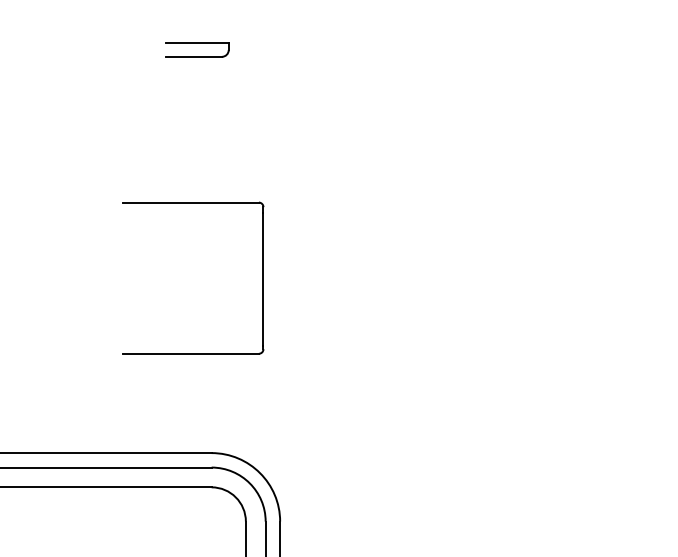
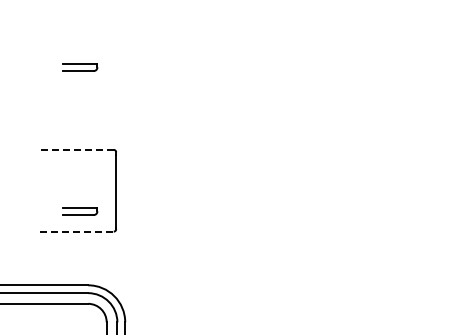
line: (190, 201) -> (76, 149), solid -> dashed
part: (197, 316) -> (80, 211), added
line: (190, 353) -> (76, 231), solid -> dashed

